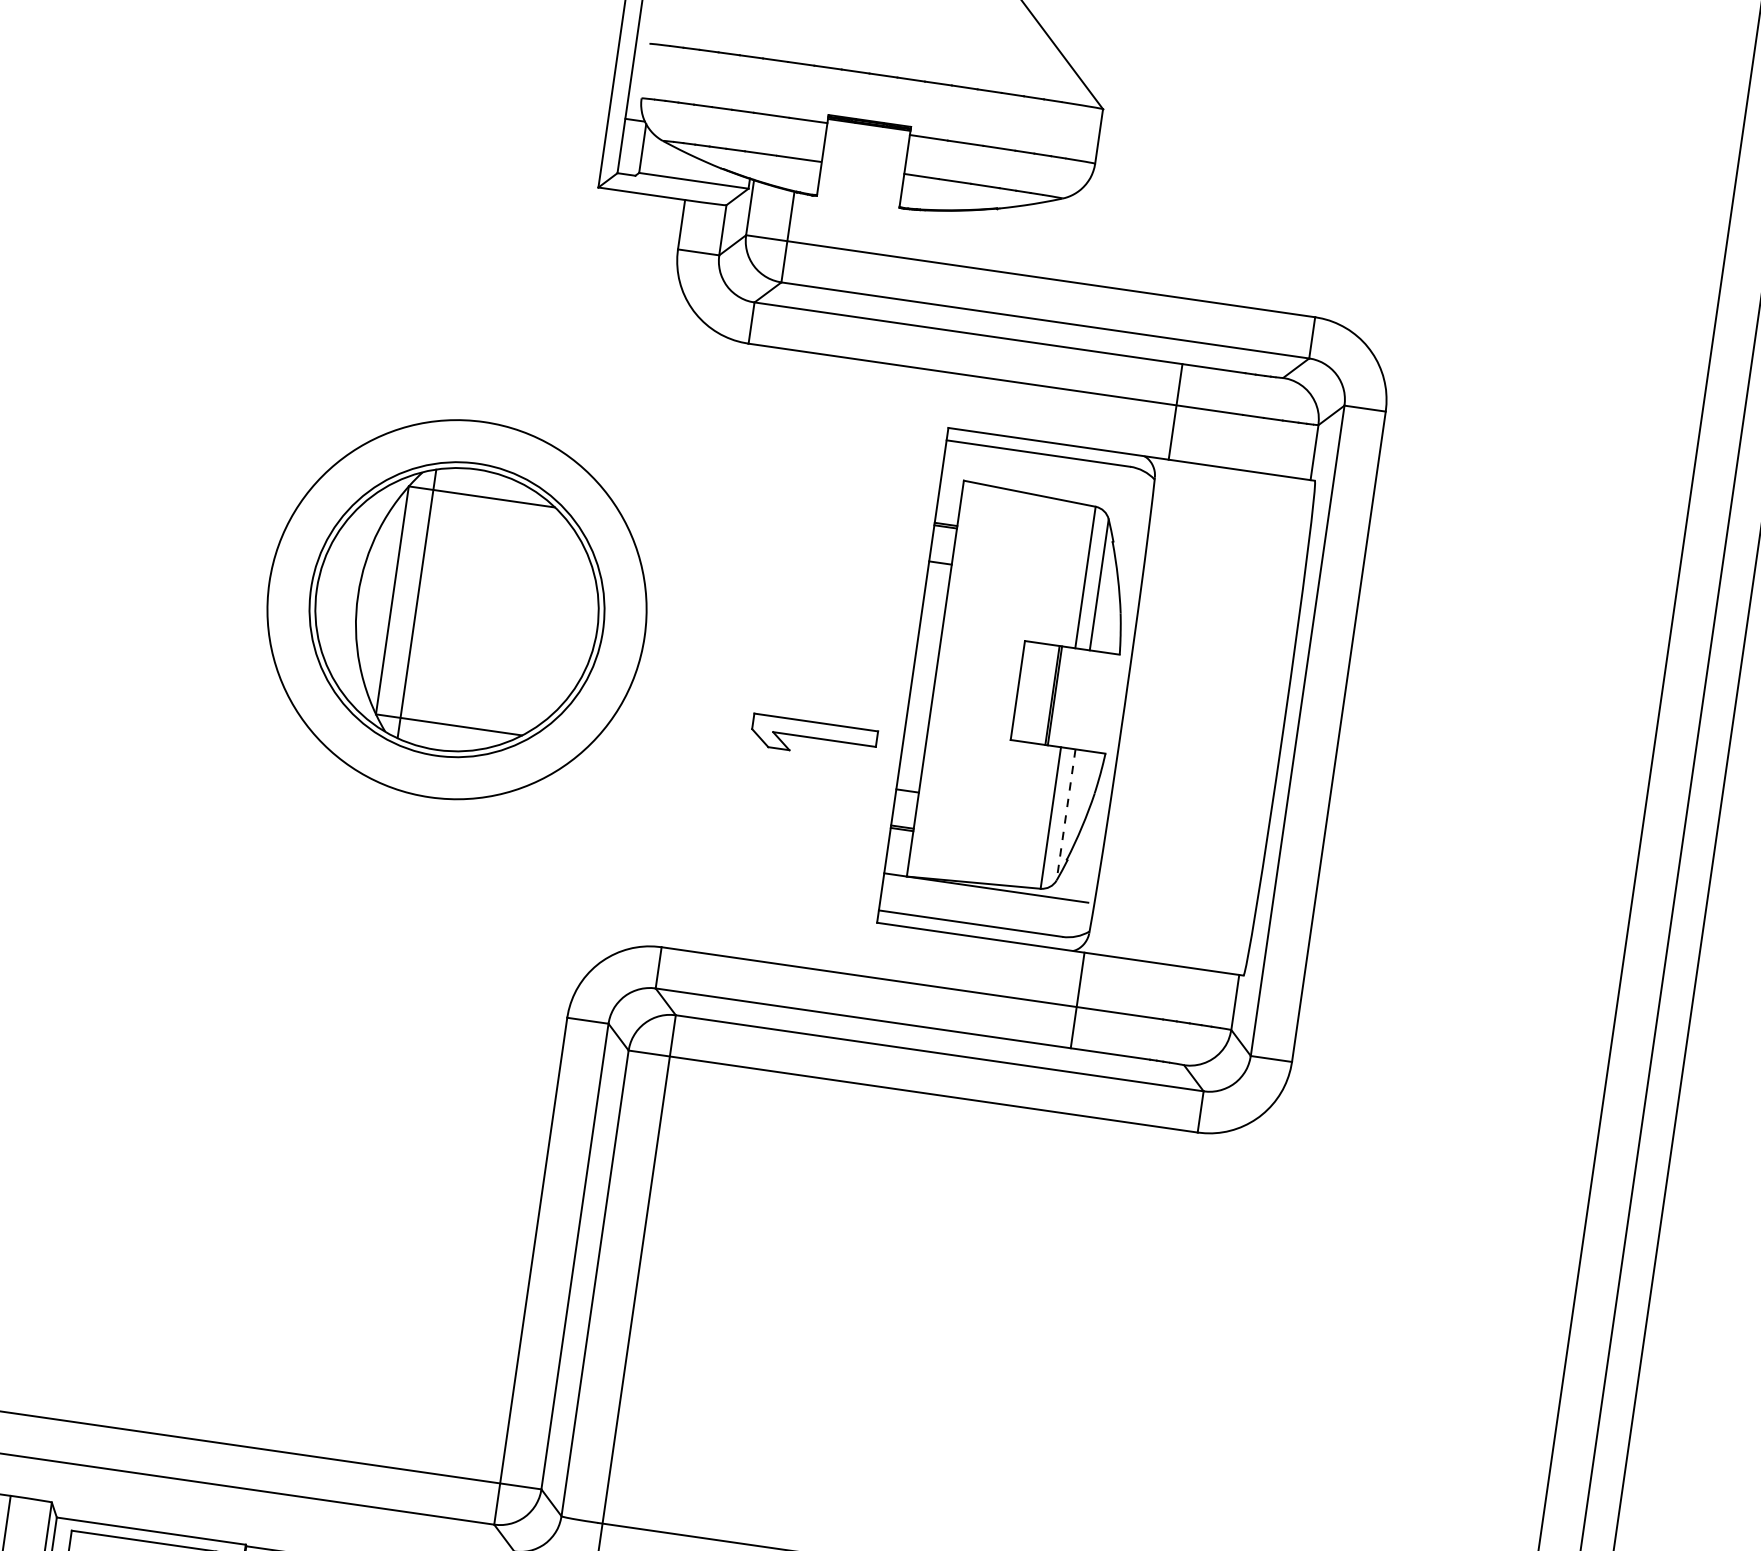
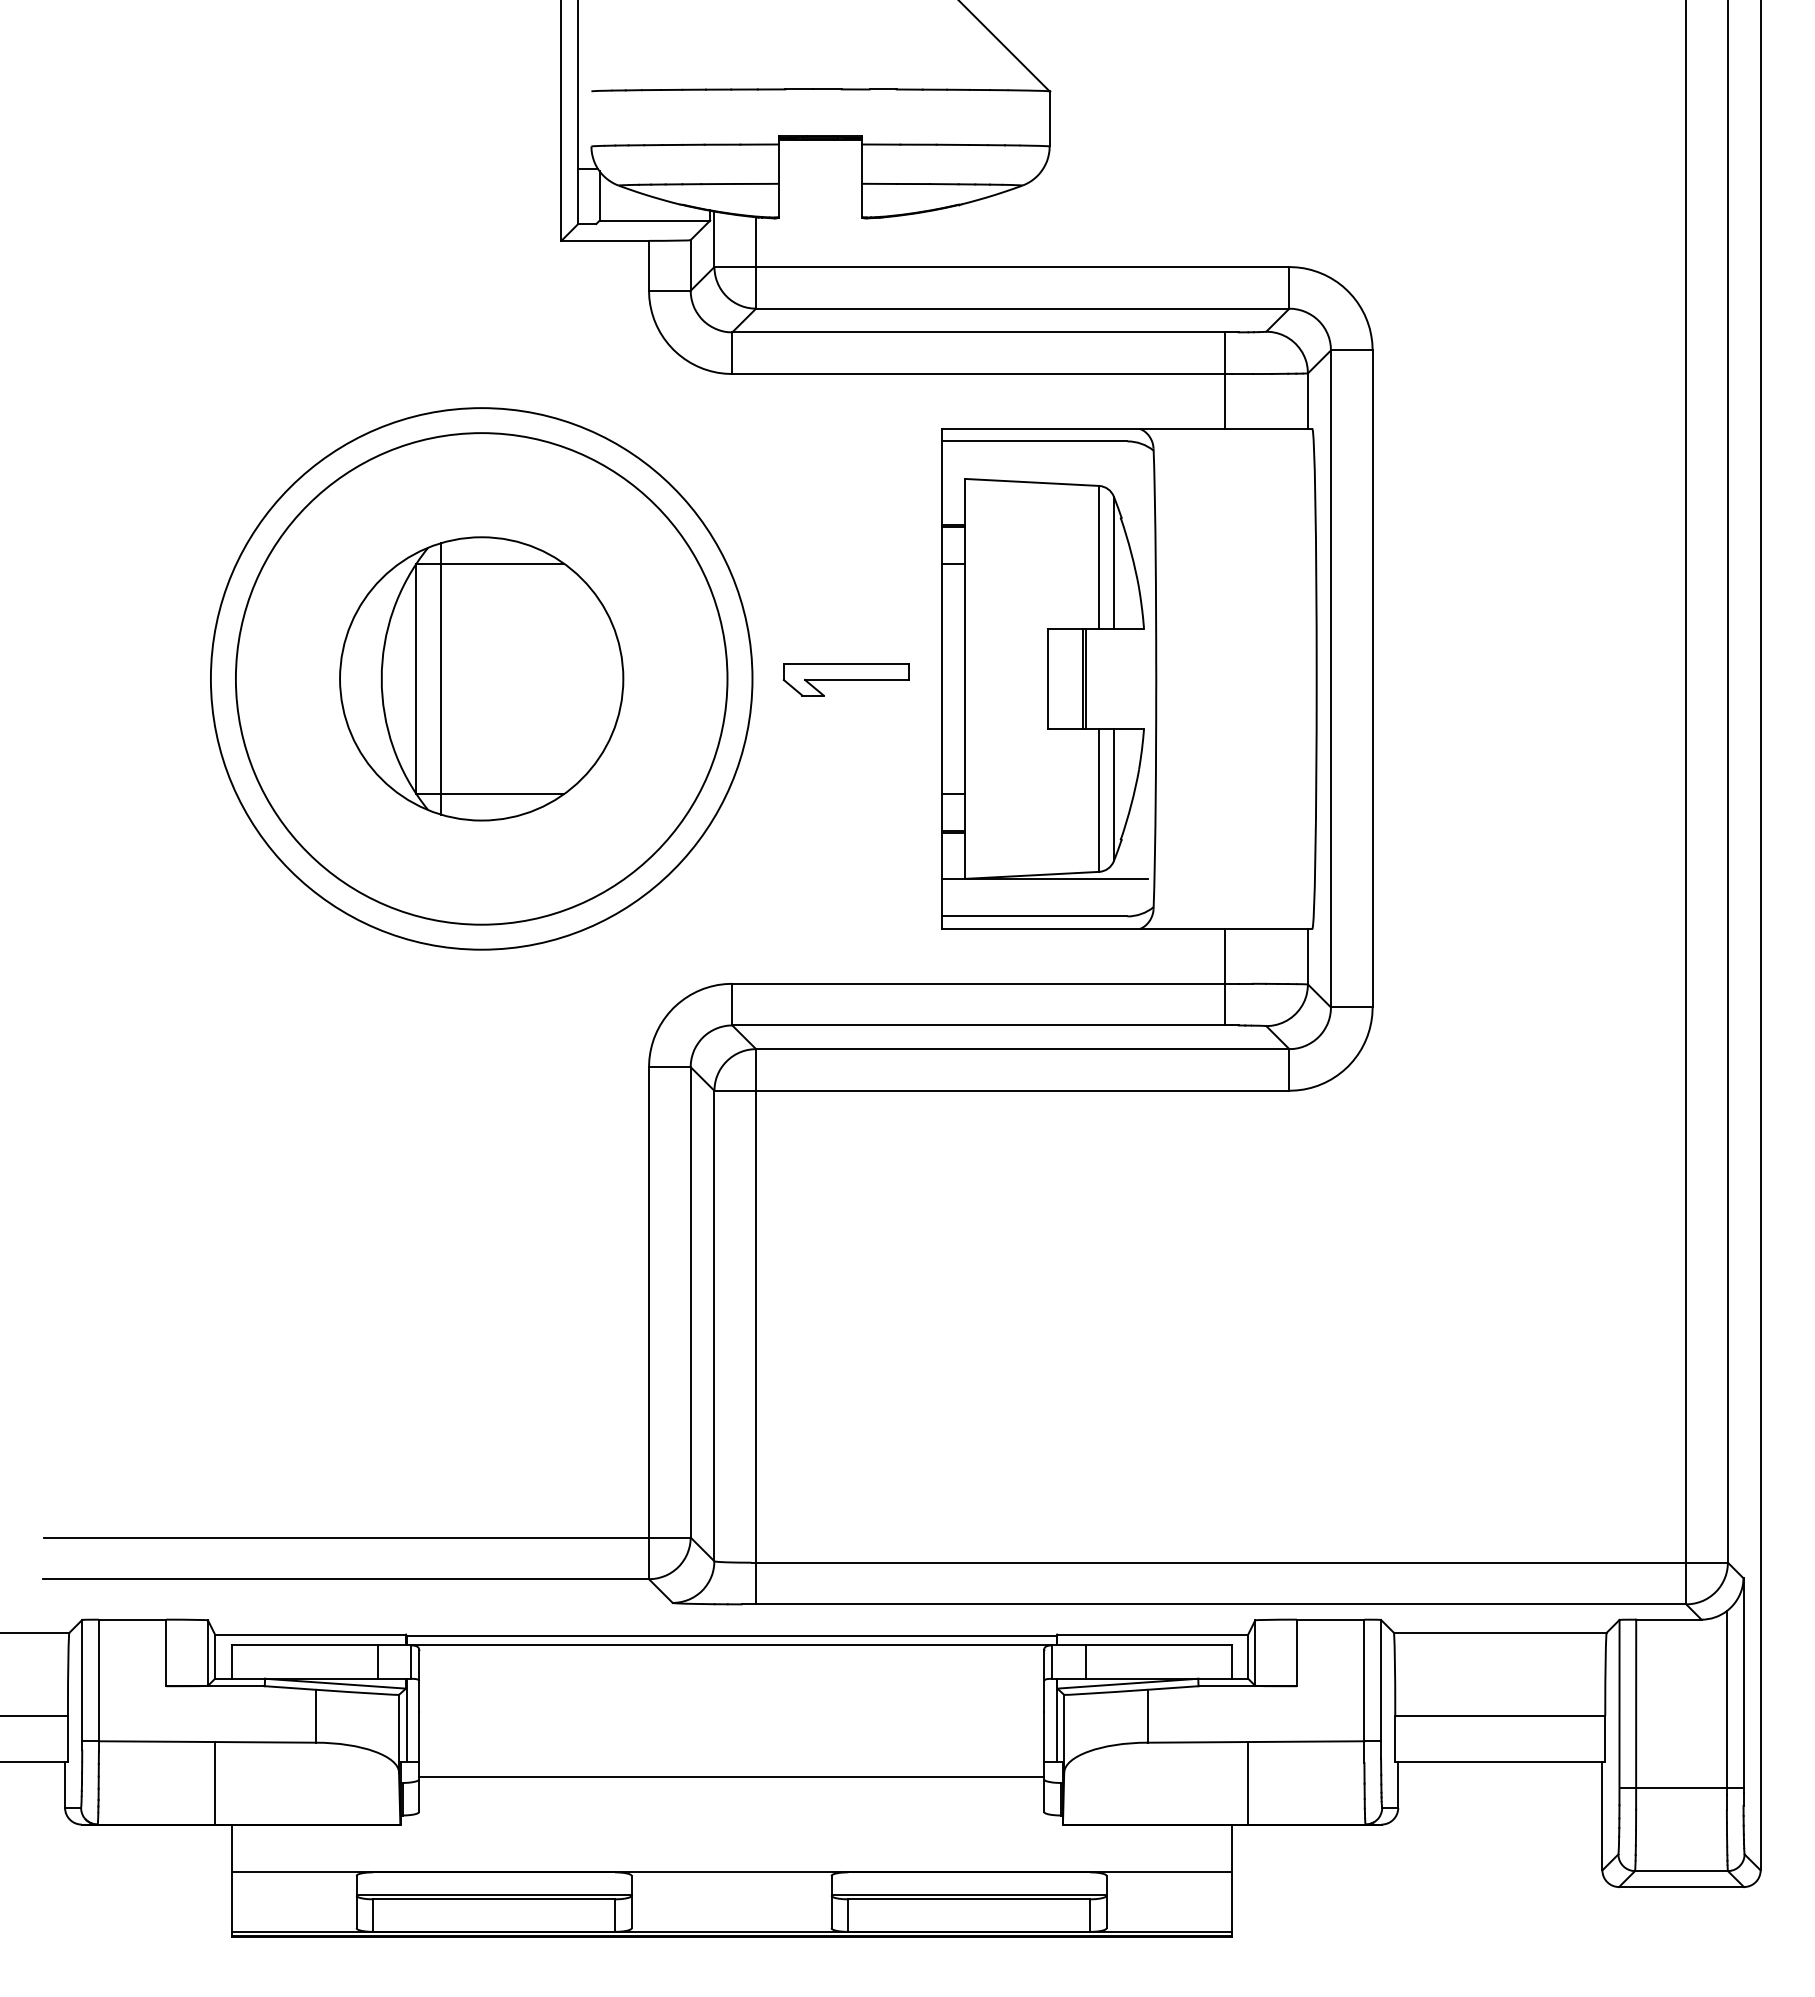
line: (1175, 411) -> (1224, 380), moved
circle: (456, 609) -> (481, 678), size x1.43
circle: (456, 609) -> (481, 678), size x1.67
part: (813, 737) -> (845, 679), moved
line: (1065, 815) -> (1113, 795), dashed -> solid
line: (1077, 999) -> (1224, 976), moved

